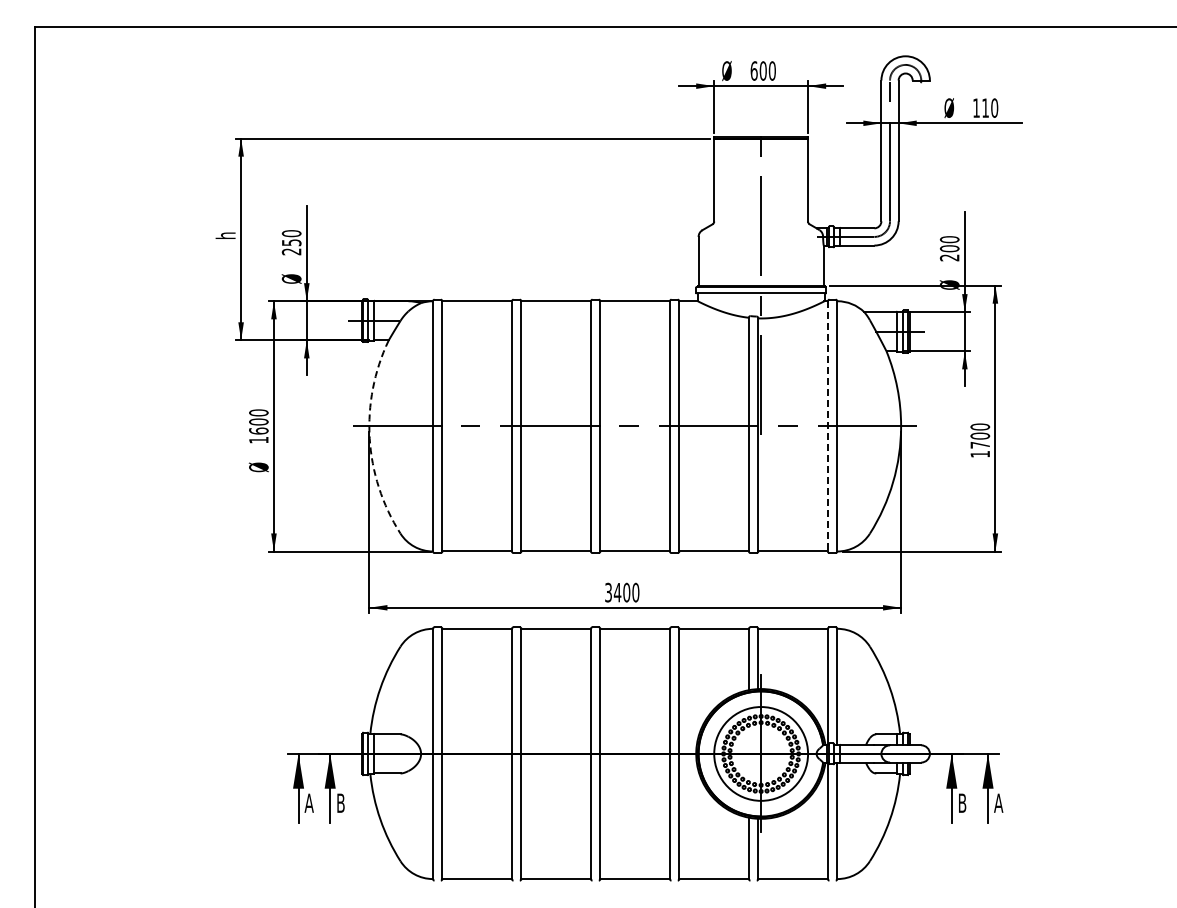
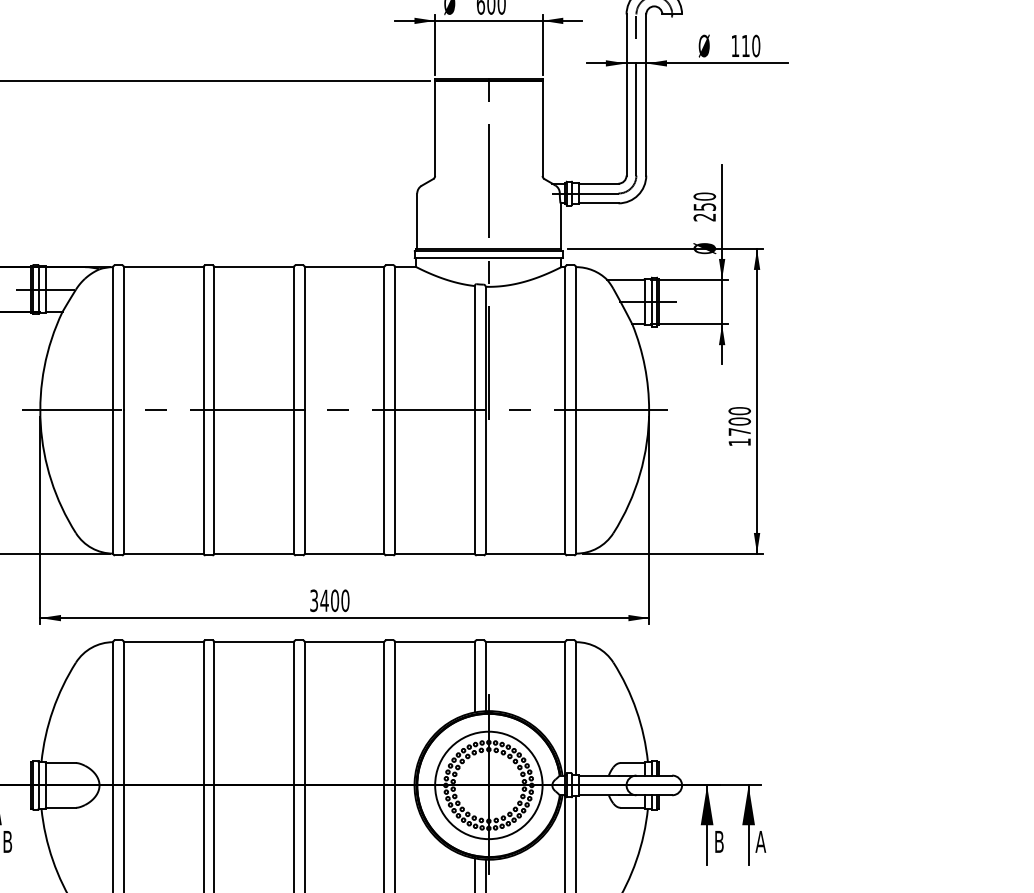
text: (949, 248) -> (704, 206), 200 -> 250
line: (827, 426) -> (564, 410), dashed -> solid
arc: (369, 438) -> (40, 424), dashed -> solid

